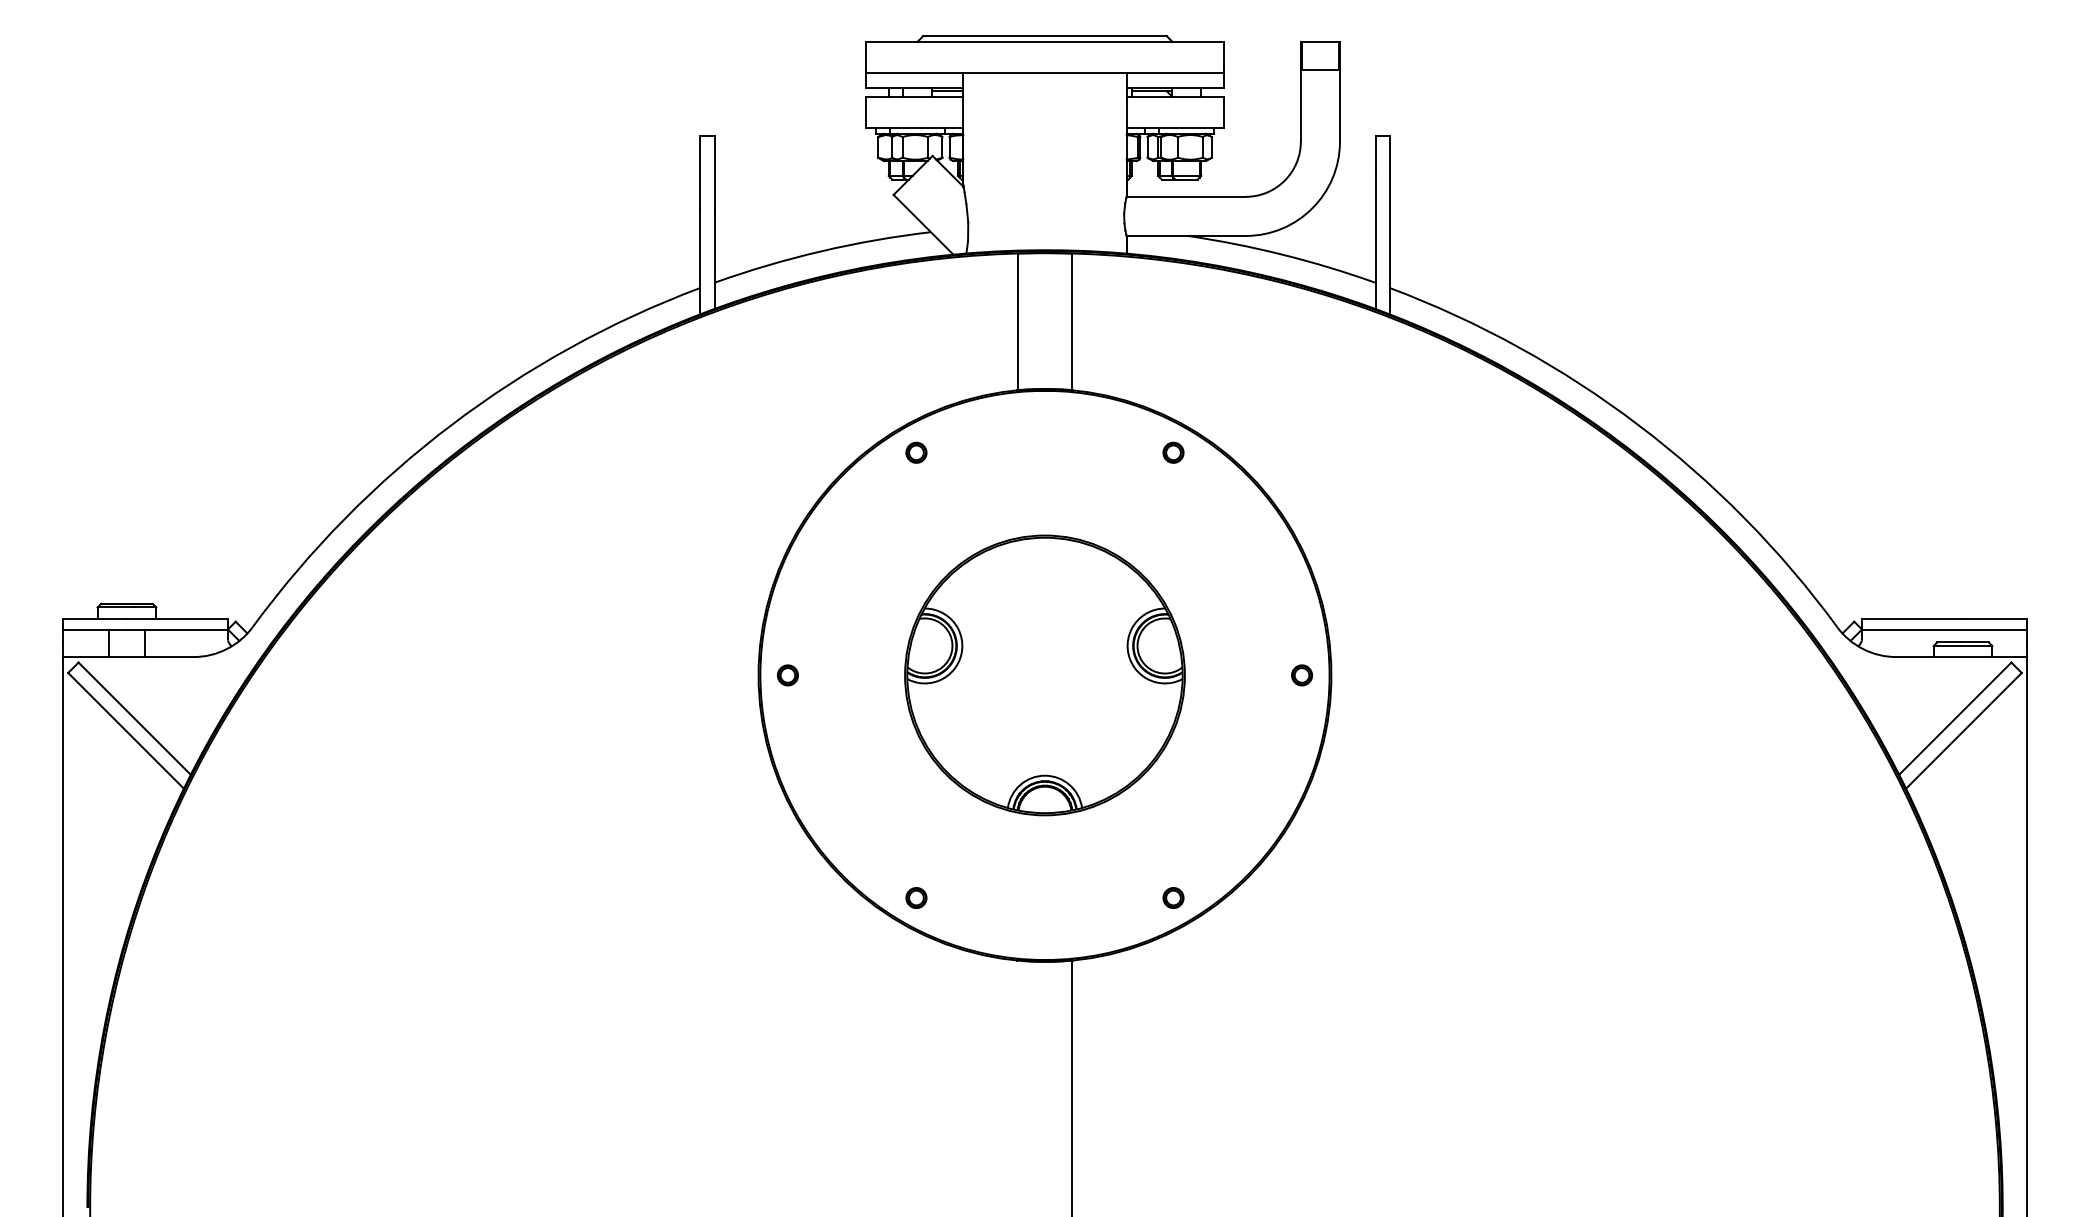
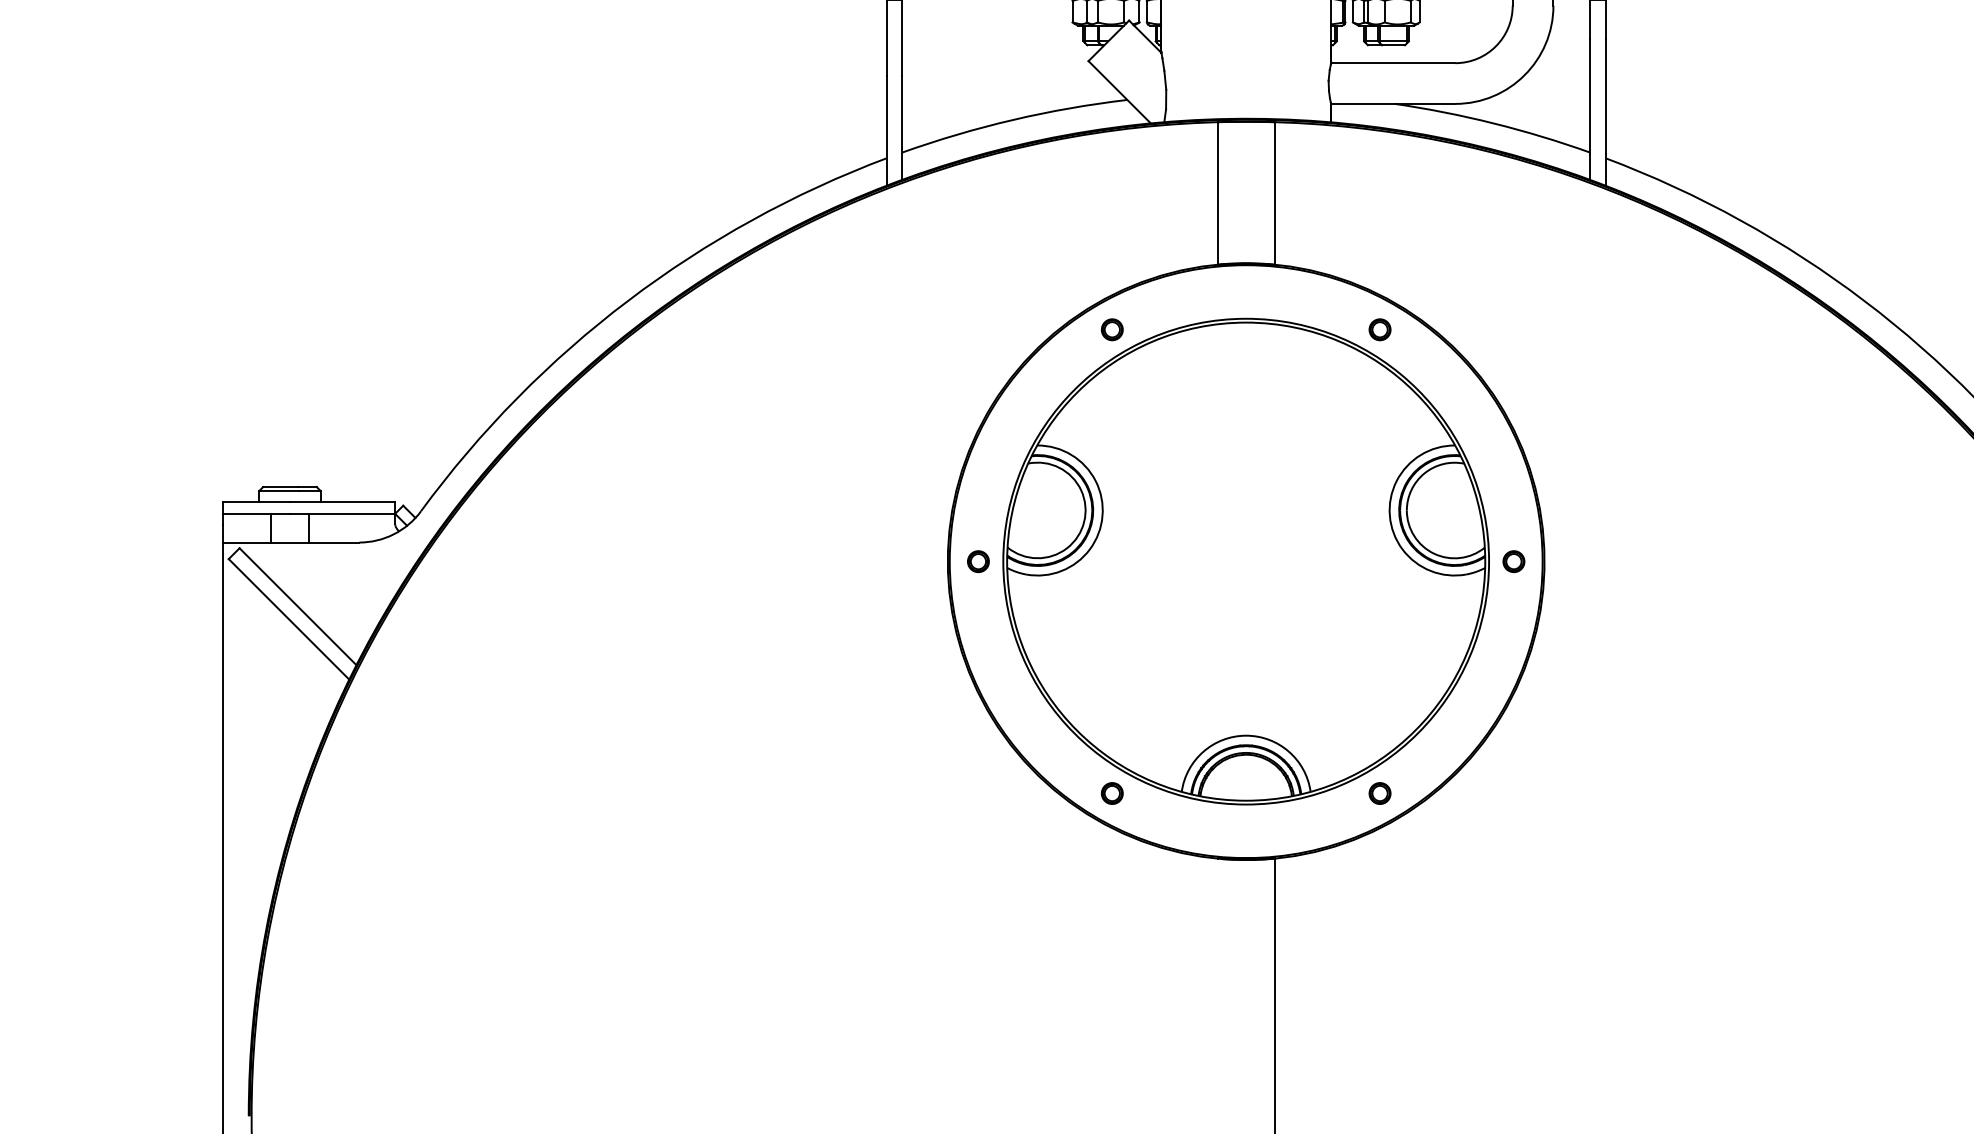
part: (1044, 675) -> (1245, 561), size x1.67

